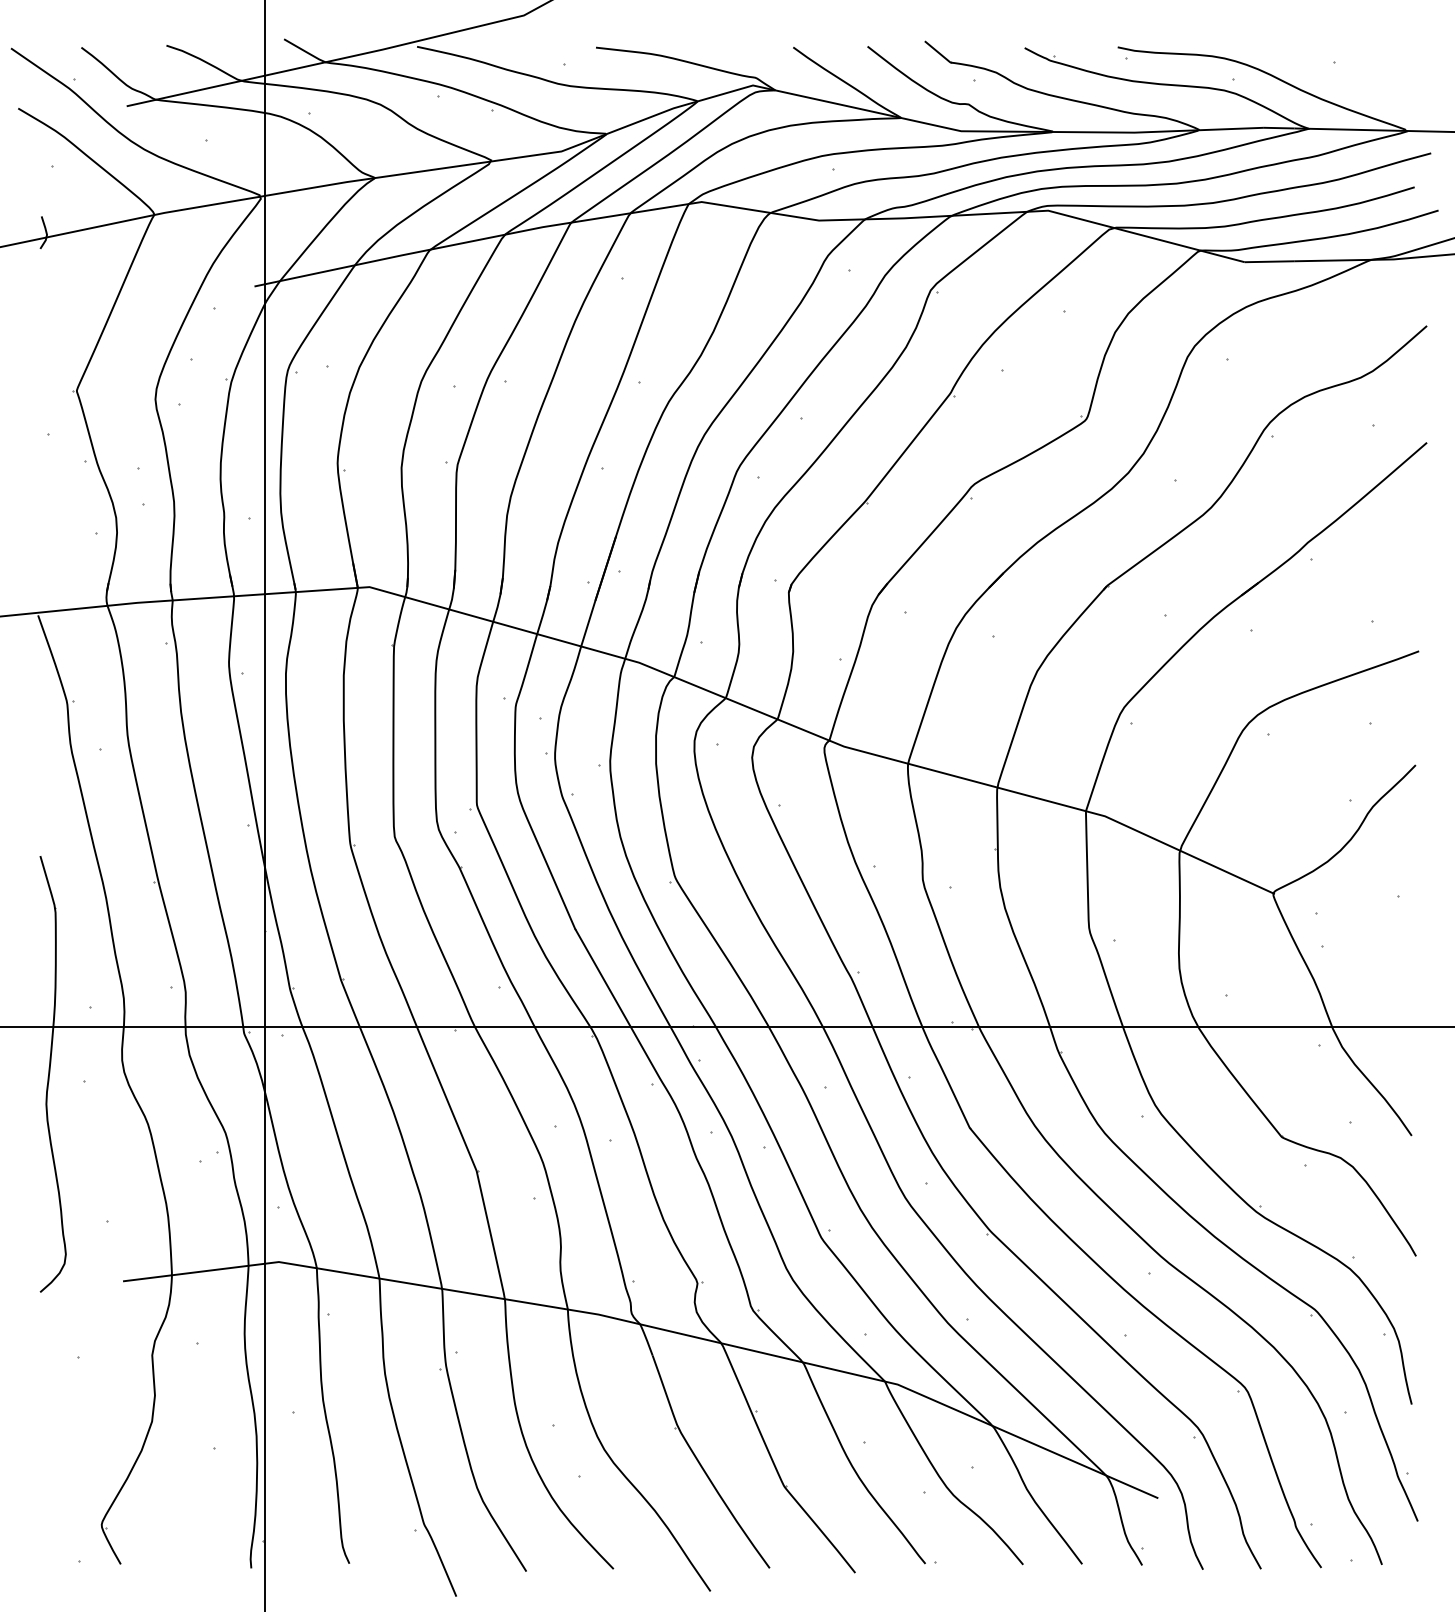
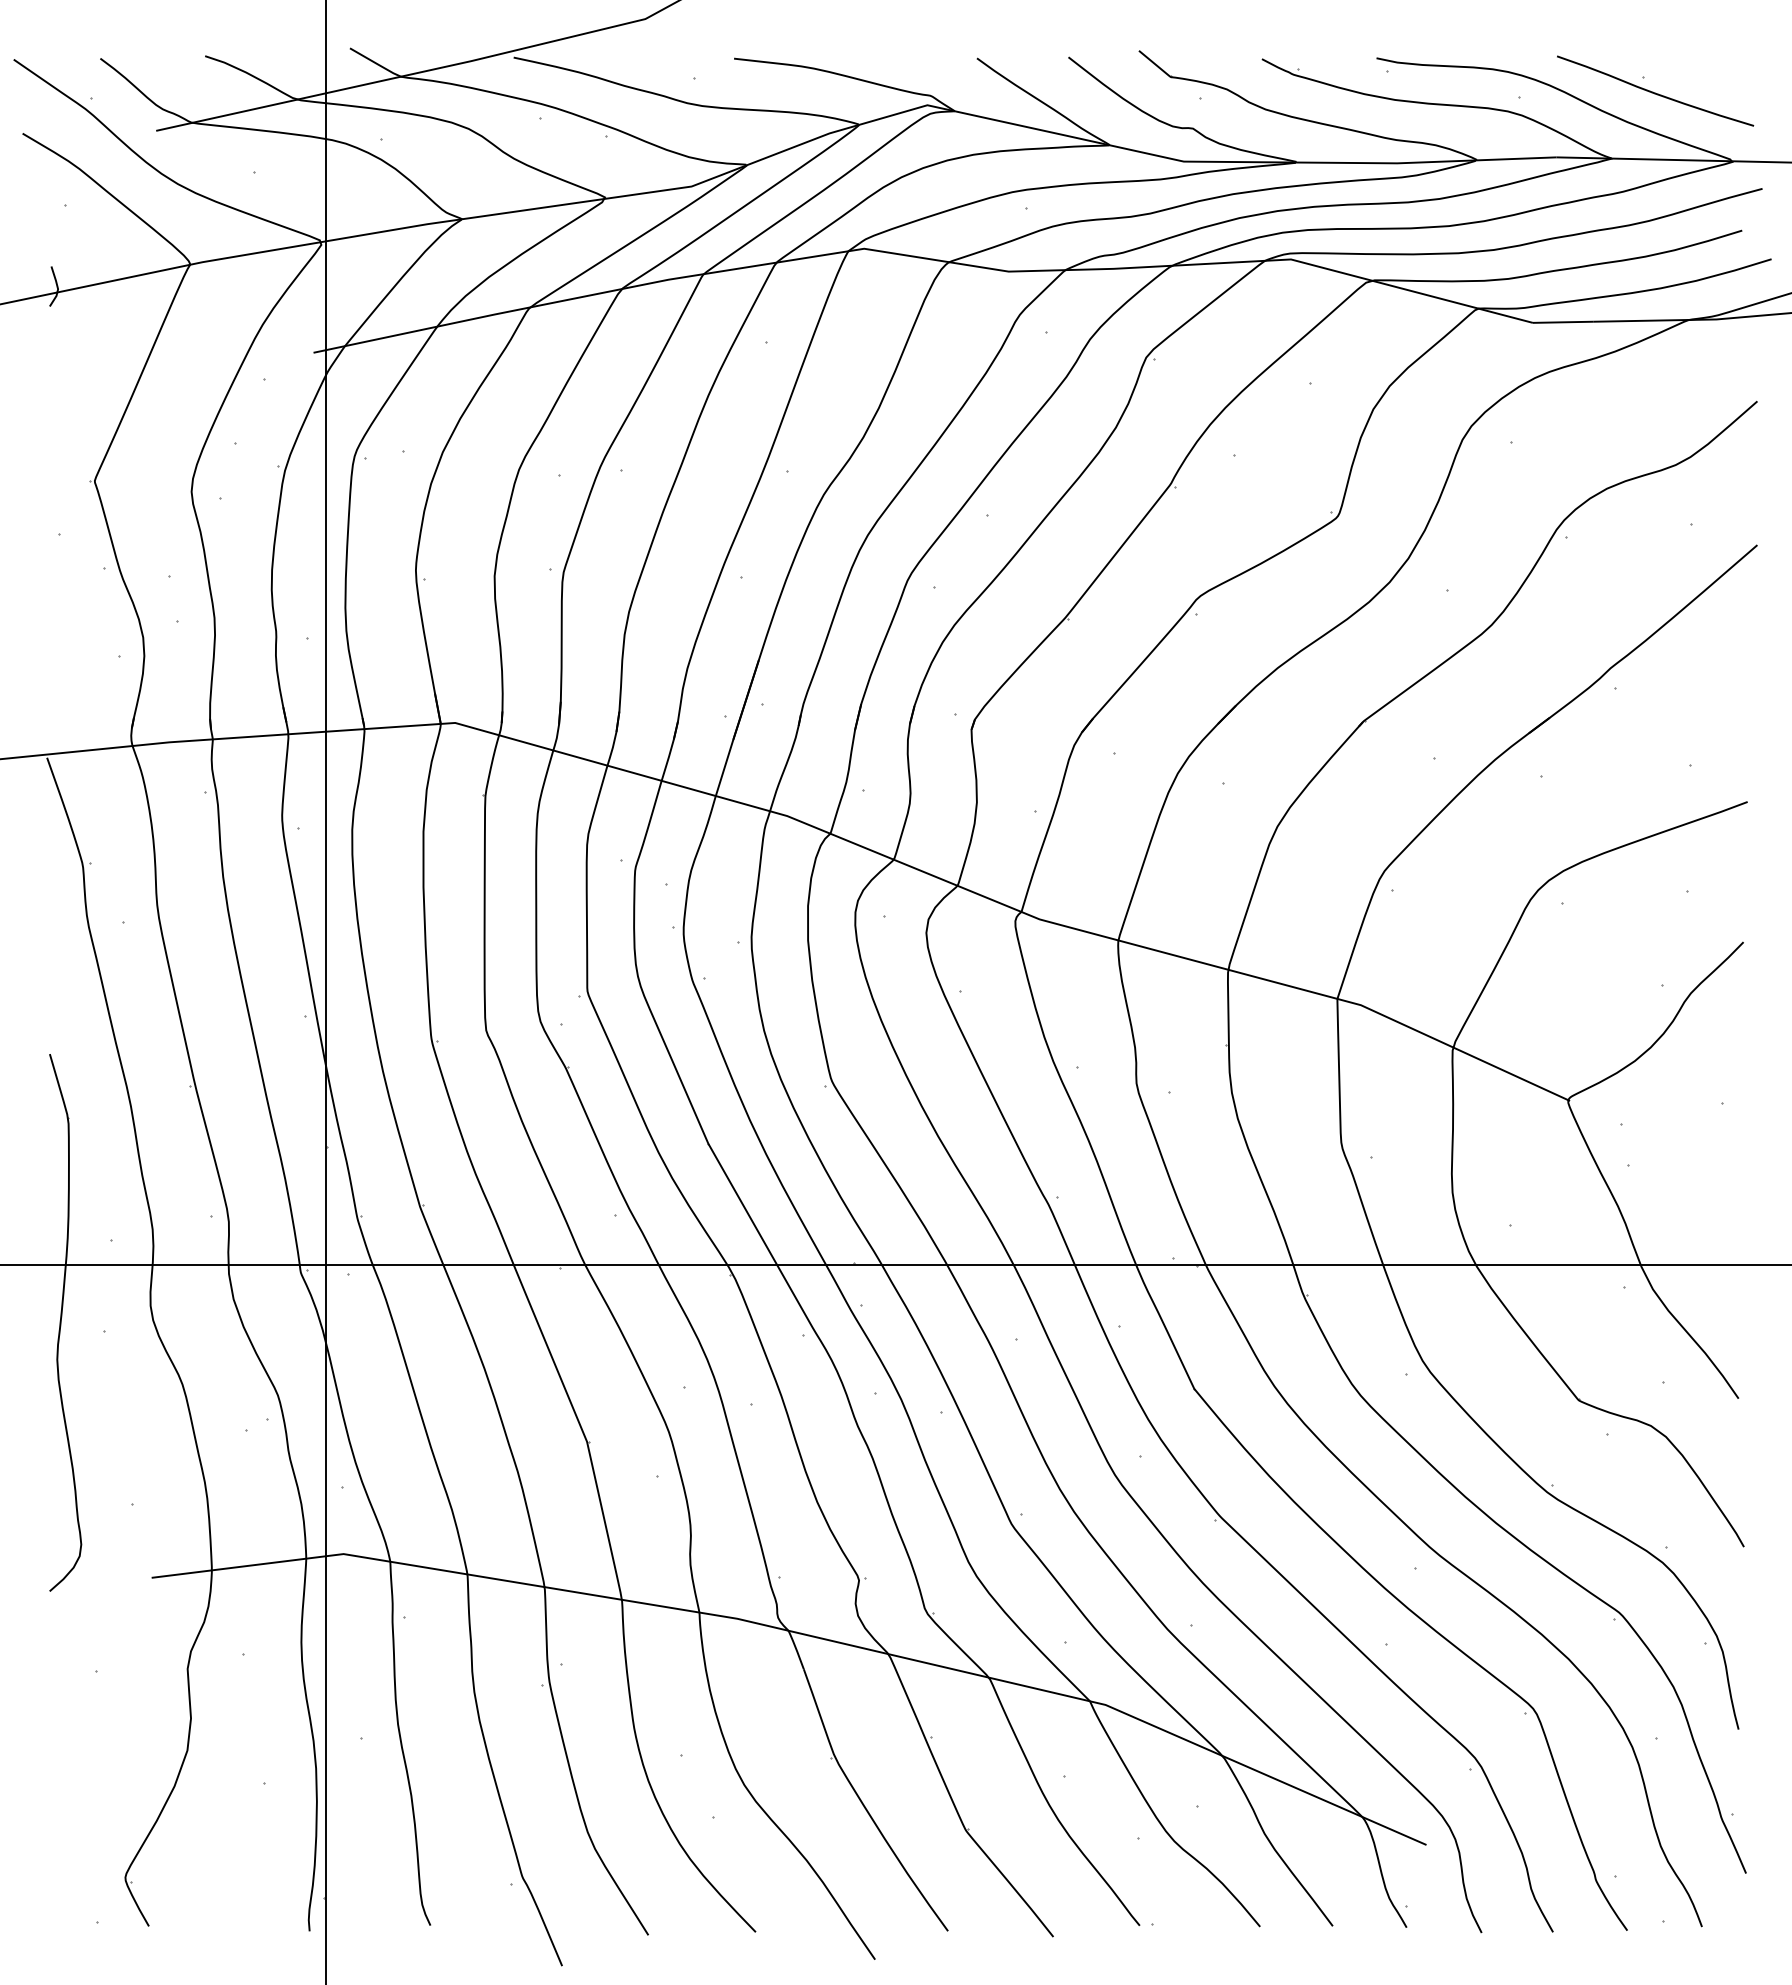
curve: (1343, 74) -> (1654, 91), added

